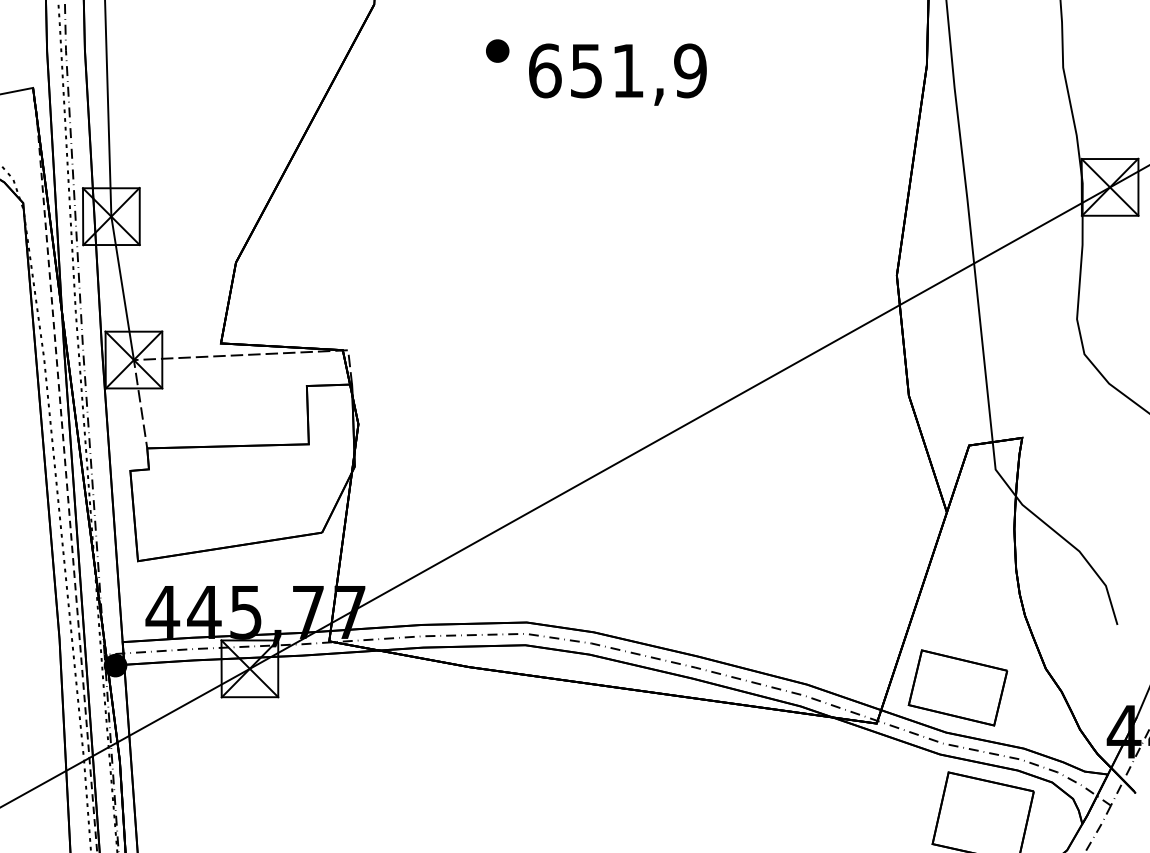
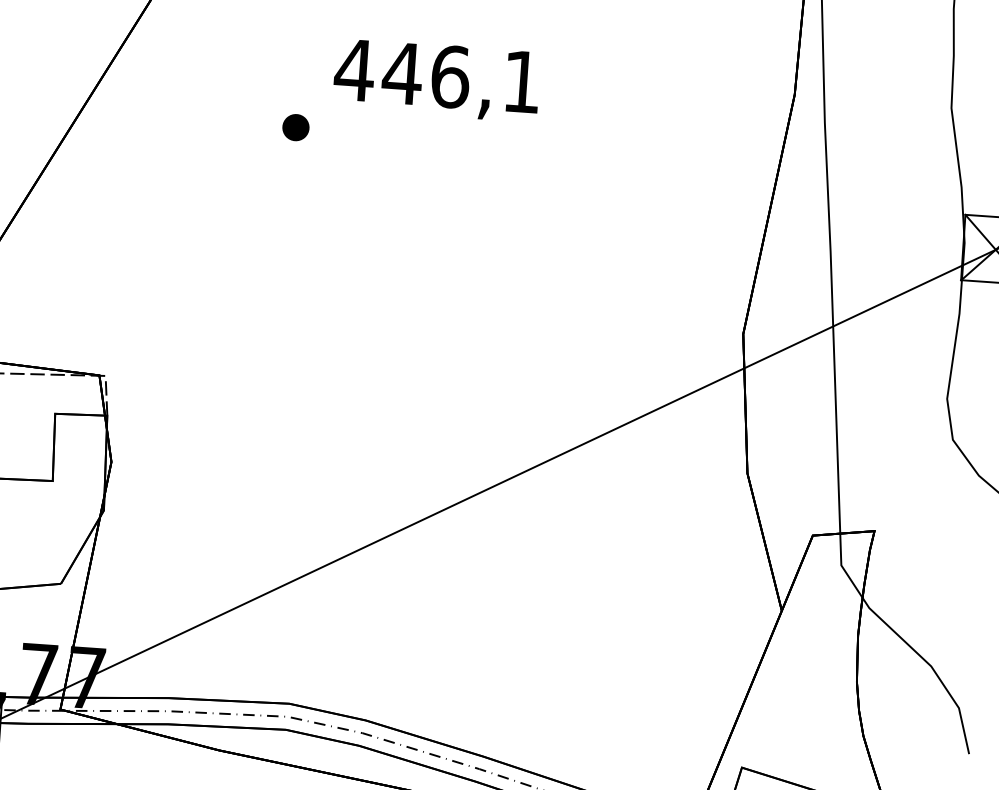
part: (497, 50) -> (295, 126), moved
text: (616, 70) -> (437, 75), 651,9 -> 446,1

